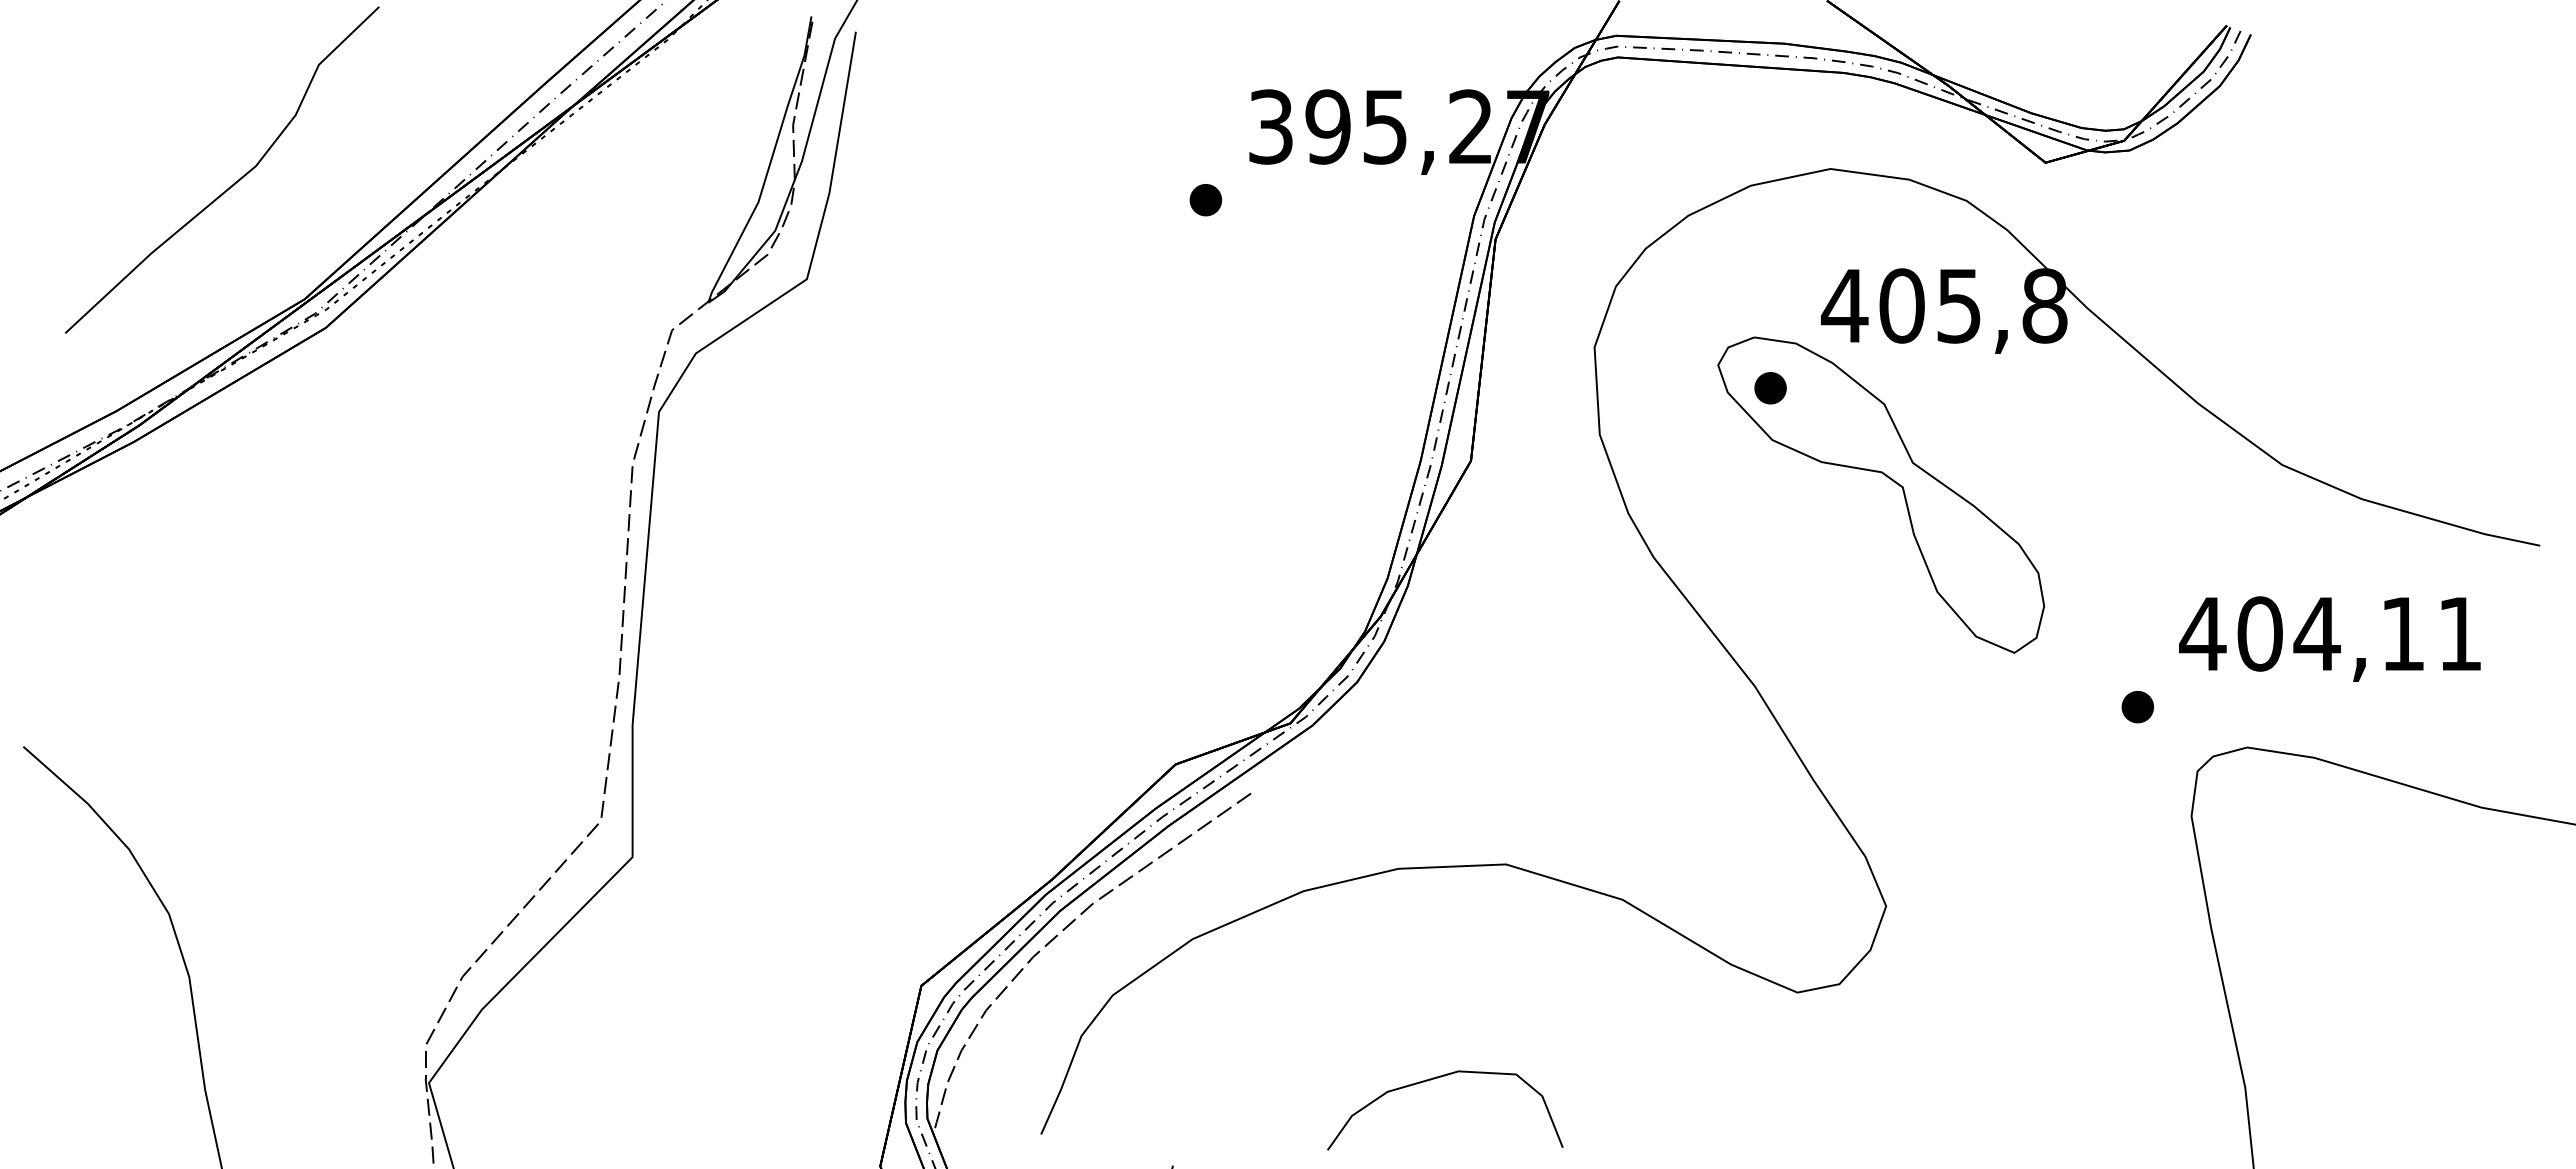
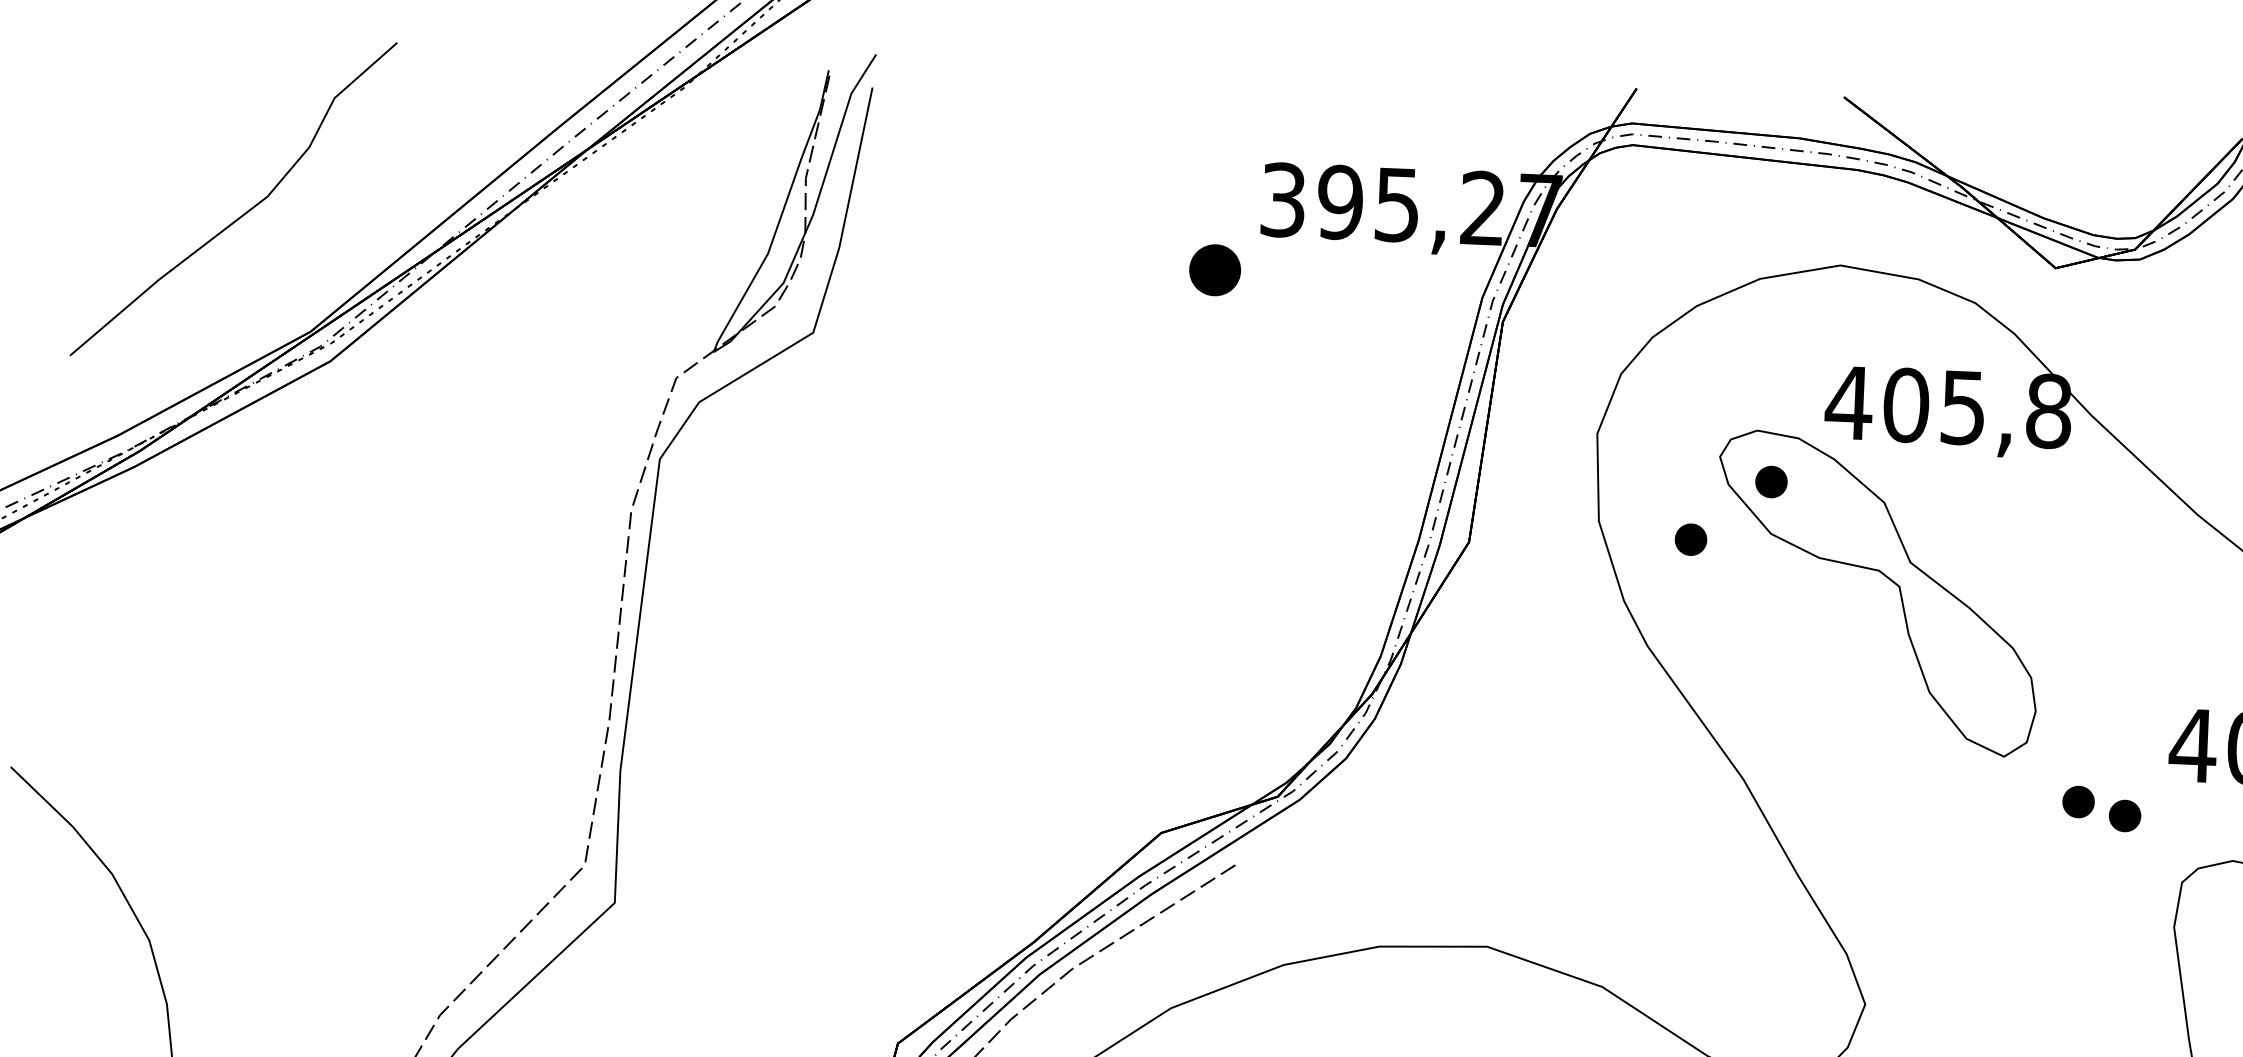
part: (1205, 200) -> (1214, 270), size x1.6
part: (1692, 449) -> (1690, 539), added
part: (2090, 695) -> (2078, 802), added

